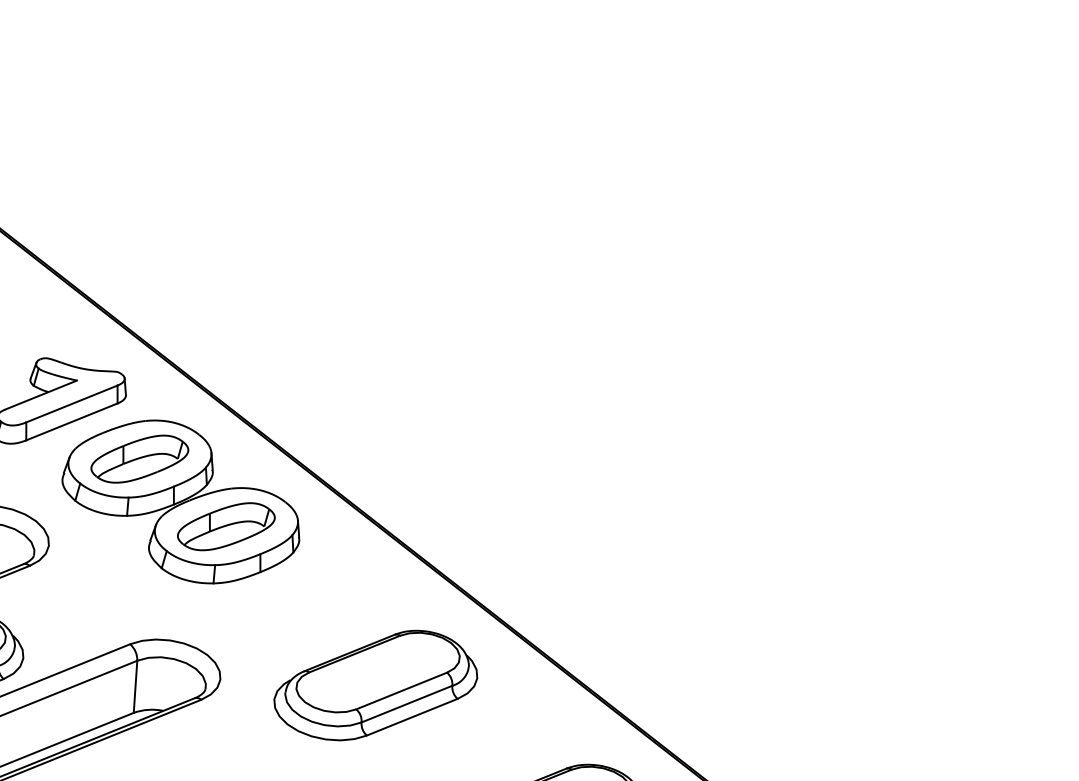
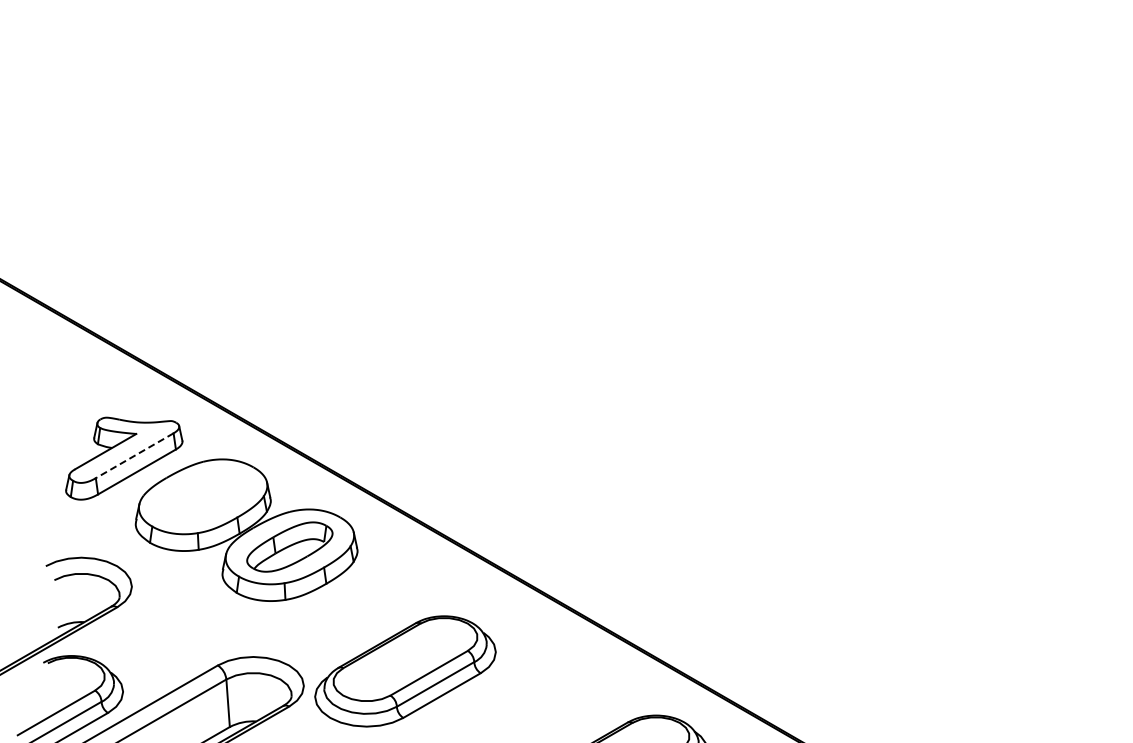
line: (71, 403) -> (134, 455), solid -> dashed
part: (139, 458) -> (202, 496), removed
part: (376, 685) -> (405, 671), moved

